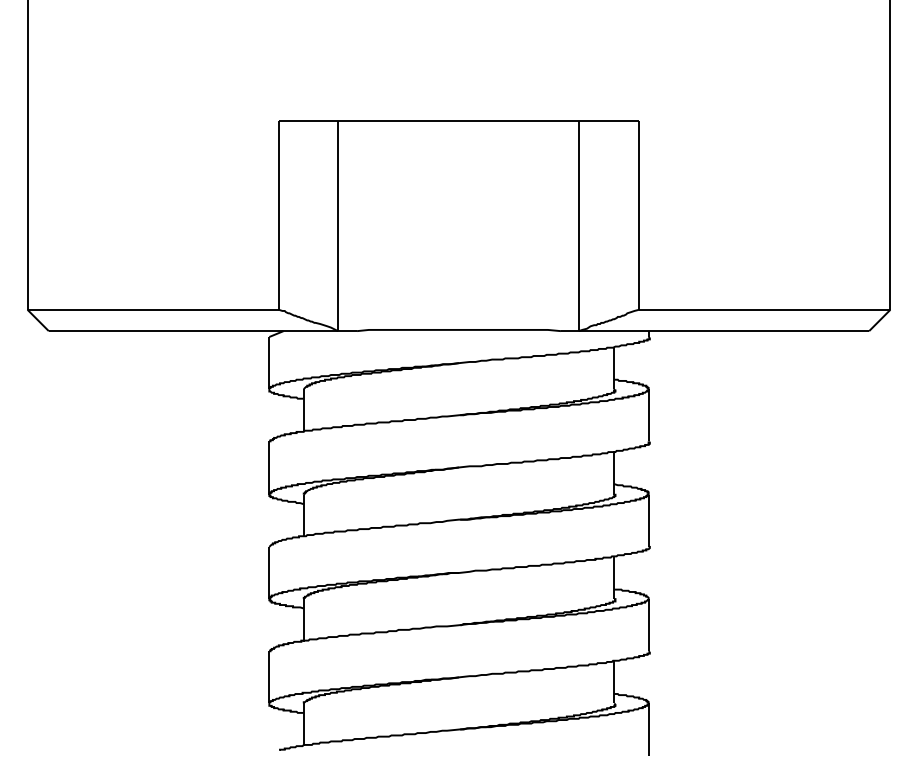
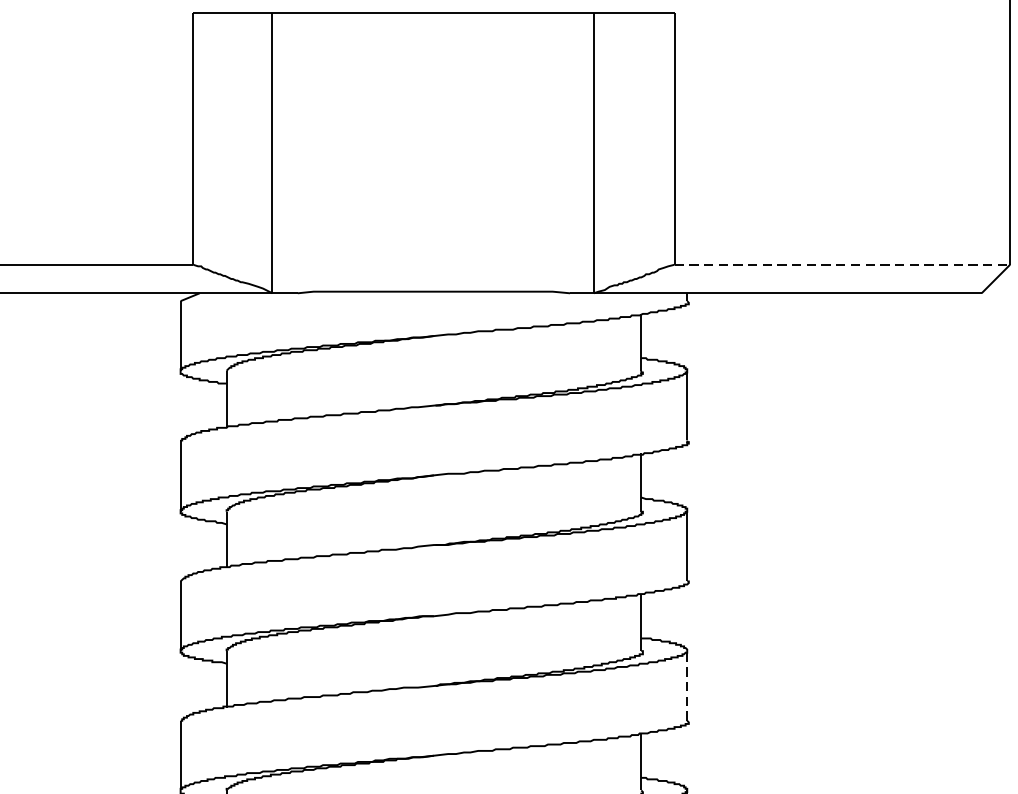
line: (764, 309) -> (841, 264), solid -> dashed
line: (648, 624) -> (686, 685), solid -> dashed

